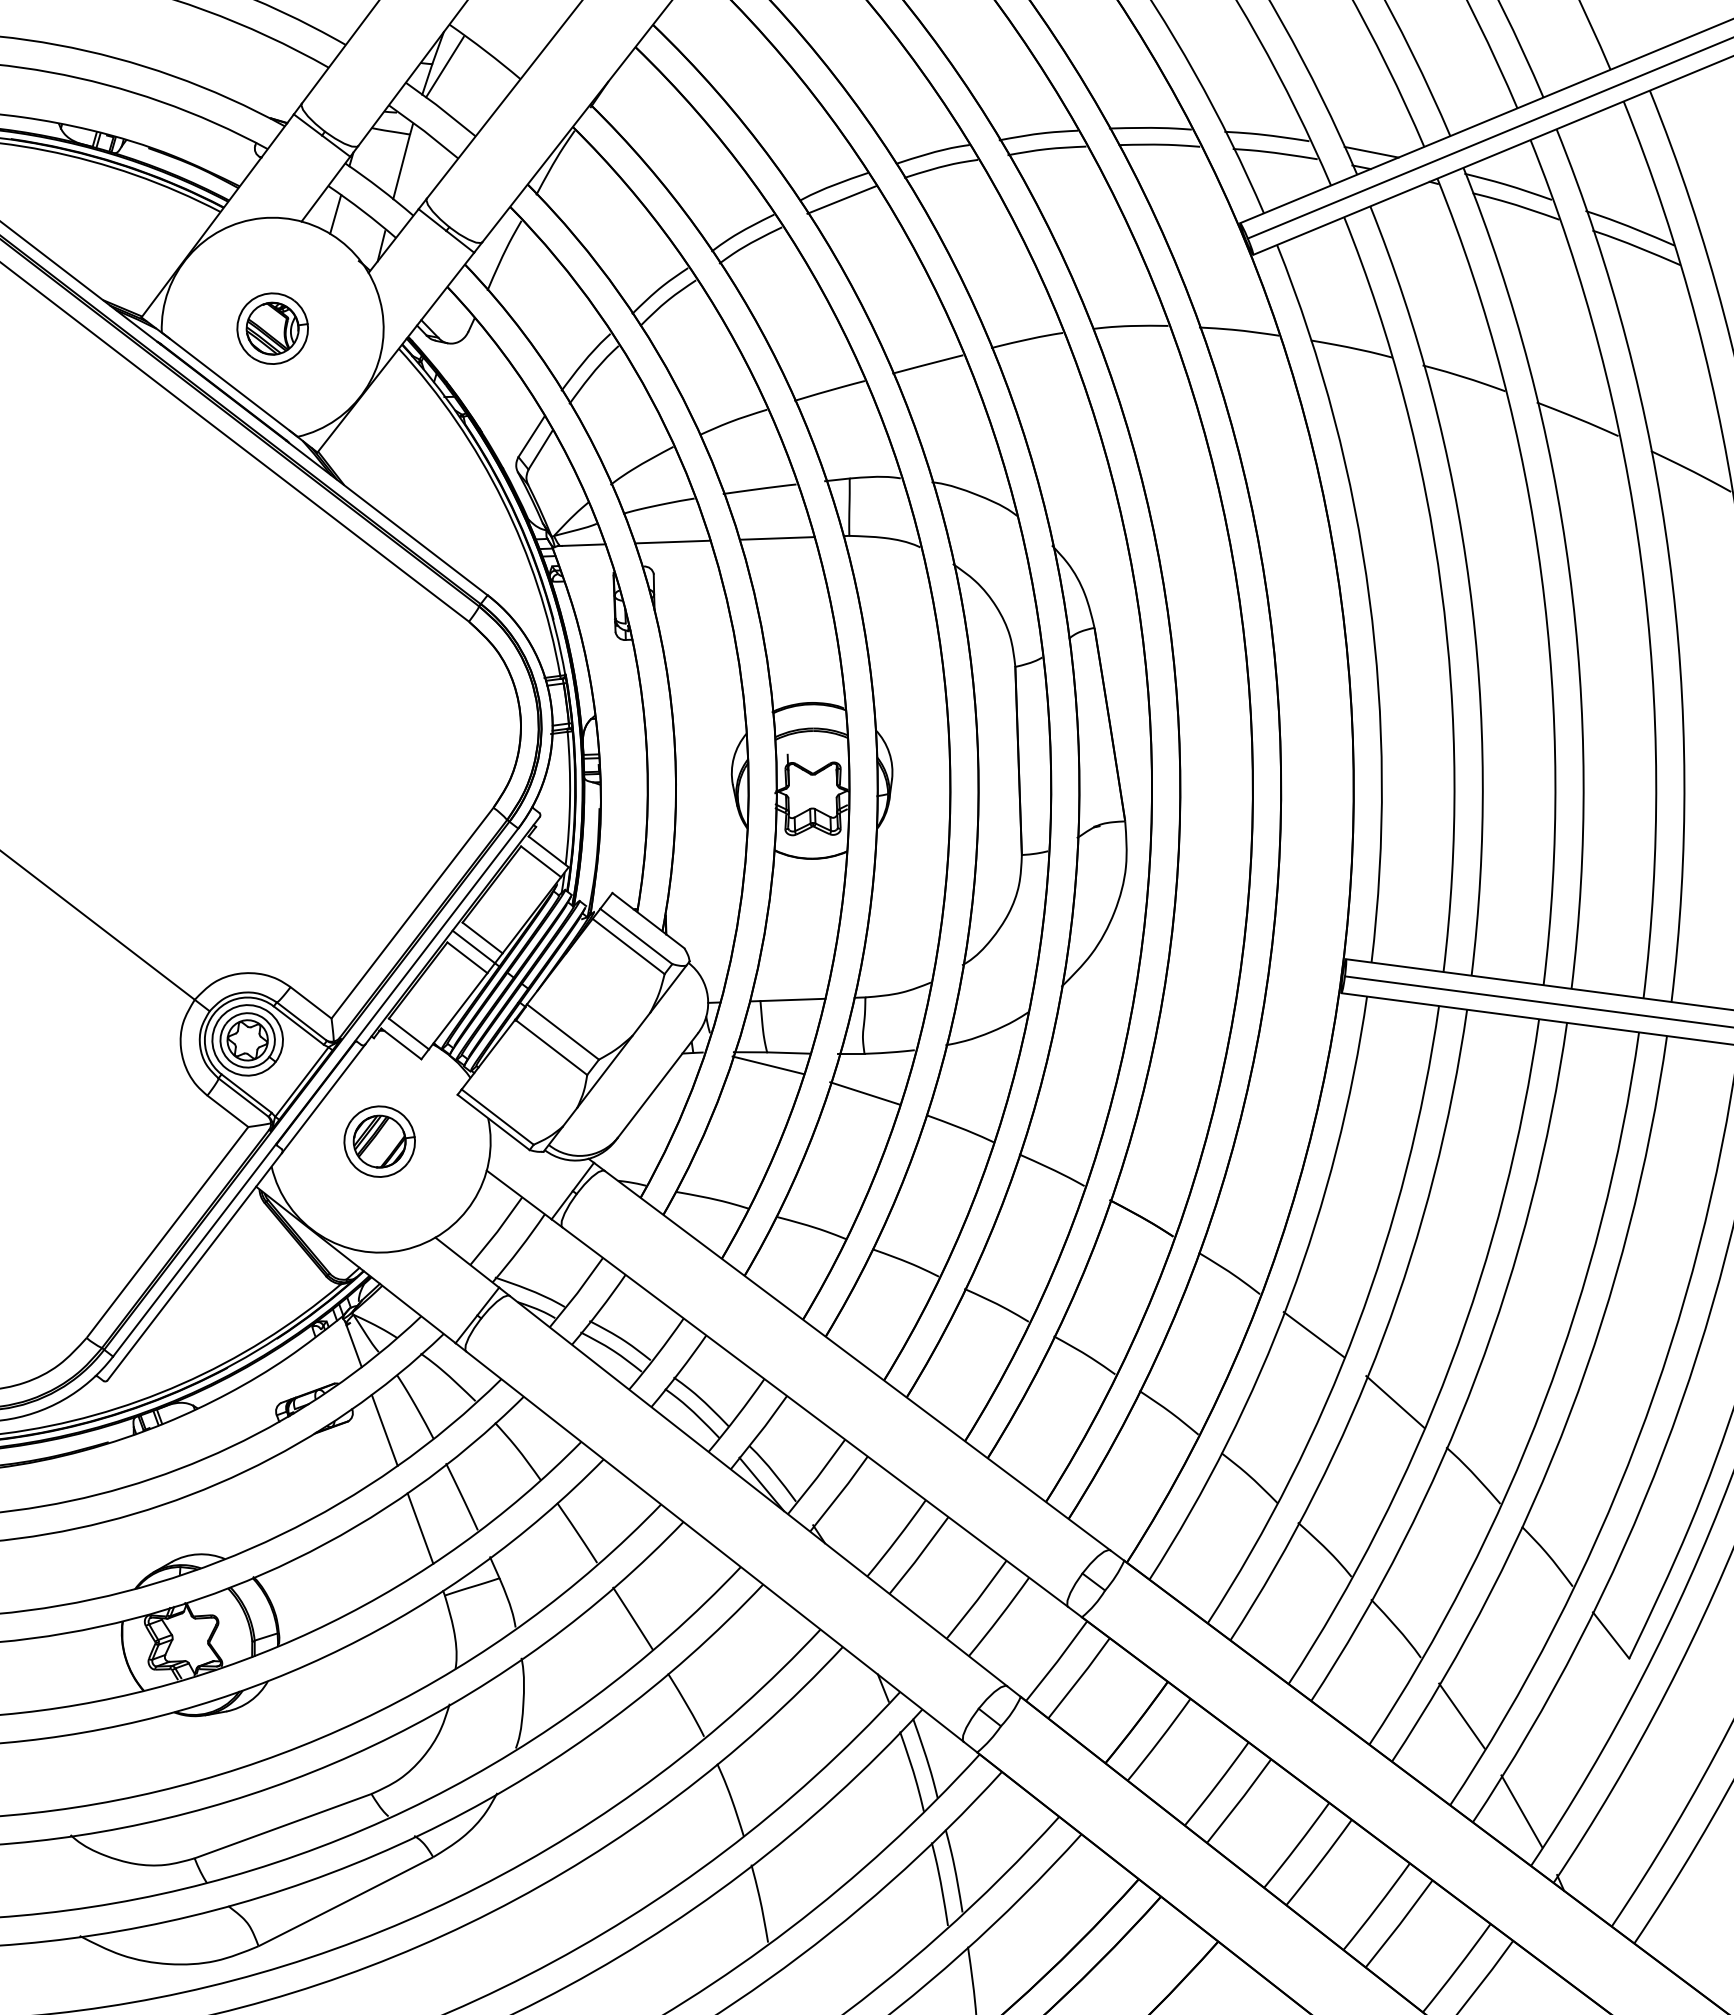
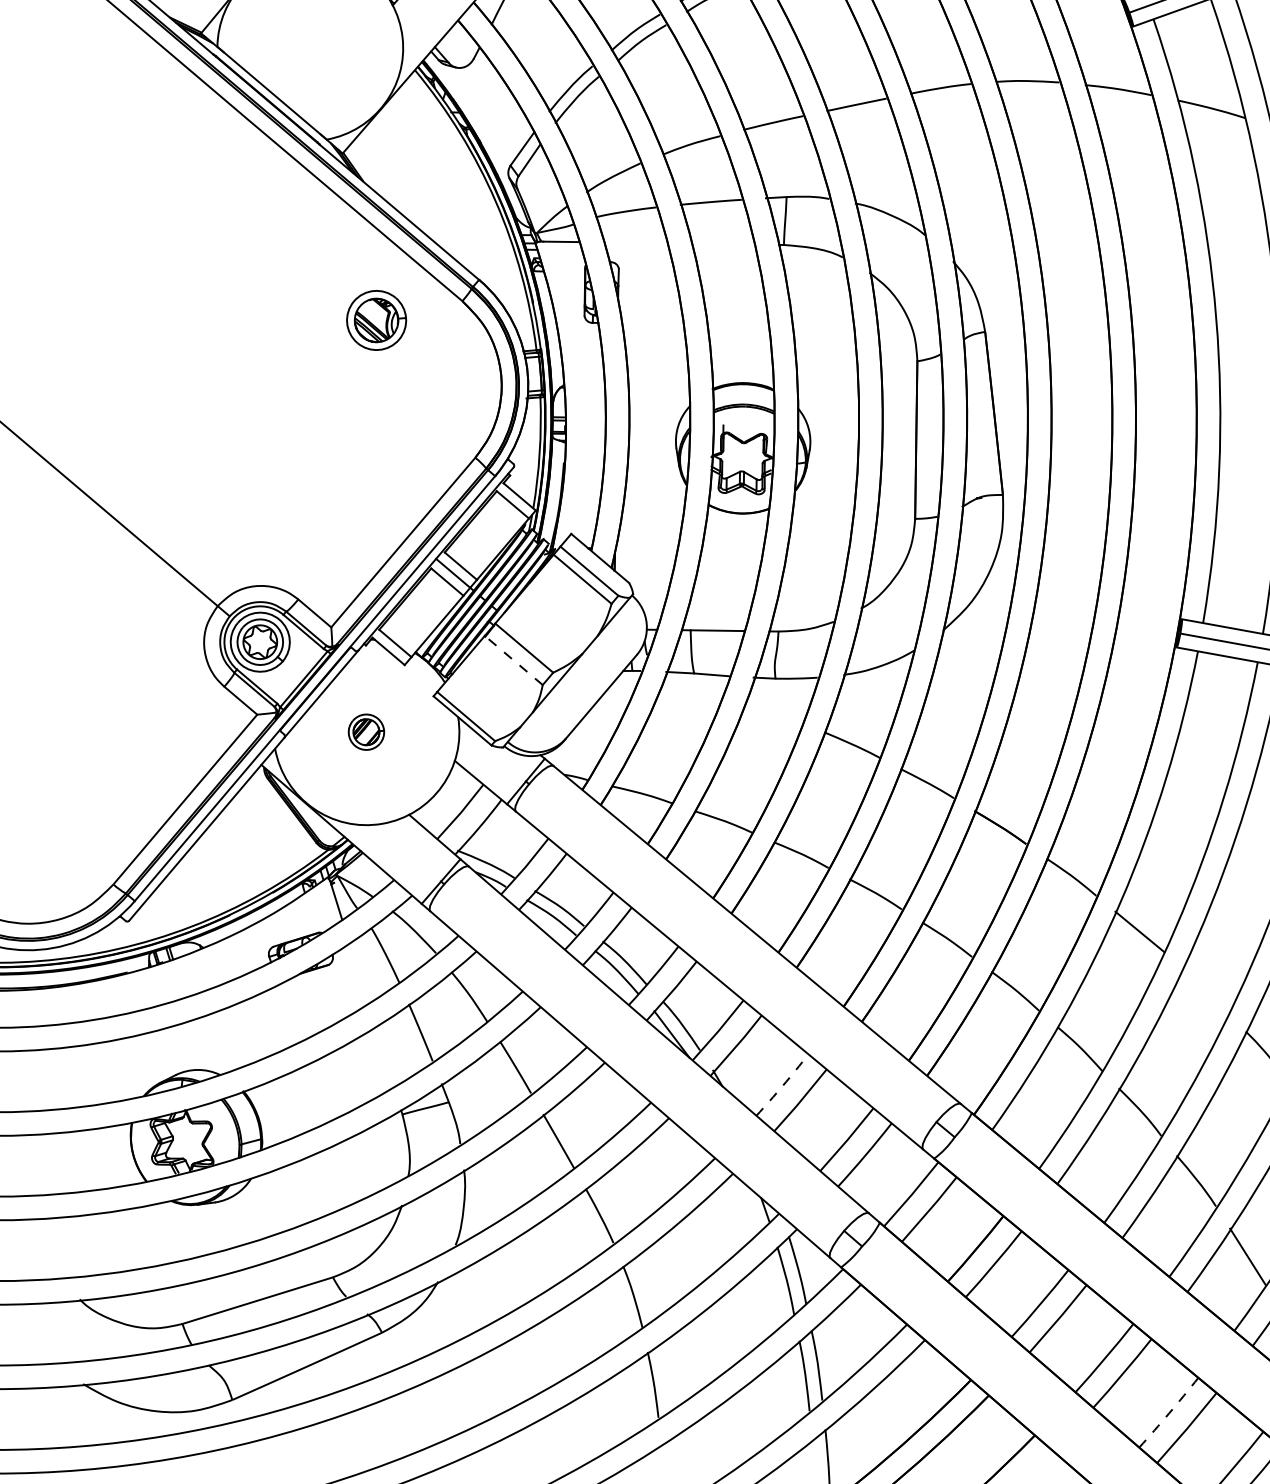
part: (272, 328) -> (376, 320), moved
line: (776, 538) -> (722, 244), removed
line: (672, 541) -> (635, 242), removed
line: (550, 1047) -> (513, 660), solid -> dashed
line: (767, 1064) -> (693, 683), removed
line: (865, 1093) -> (774, 711), removed
part: (379, 1141) -> (366, 732), size x0.6
line: (1395, 1402) -> (1205, 991), removed
line: (384, 1429) -> (358, 973), removed
line: (420, 1528) -> (384, 1057), removed
arc: (897, 1538) -> (783, 1085), solid -> dashed
arc: (1377, 1907) -> (1169, 1413), solid -> dashed

